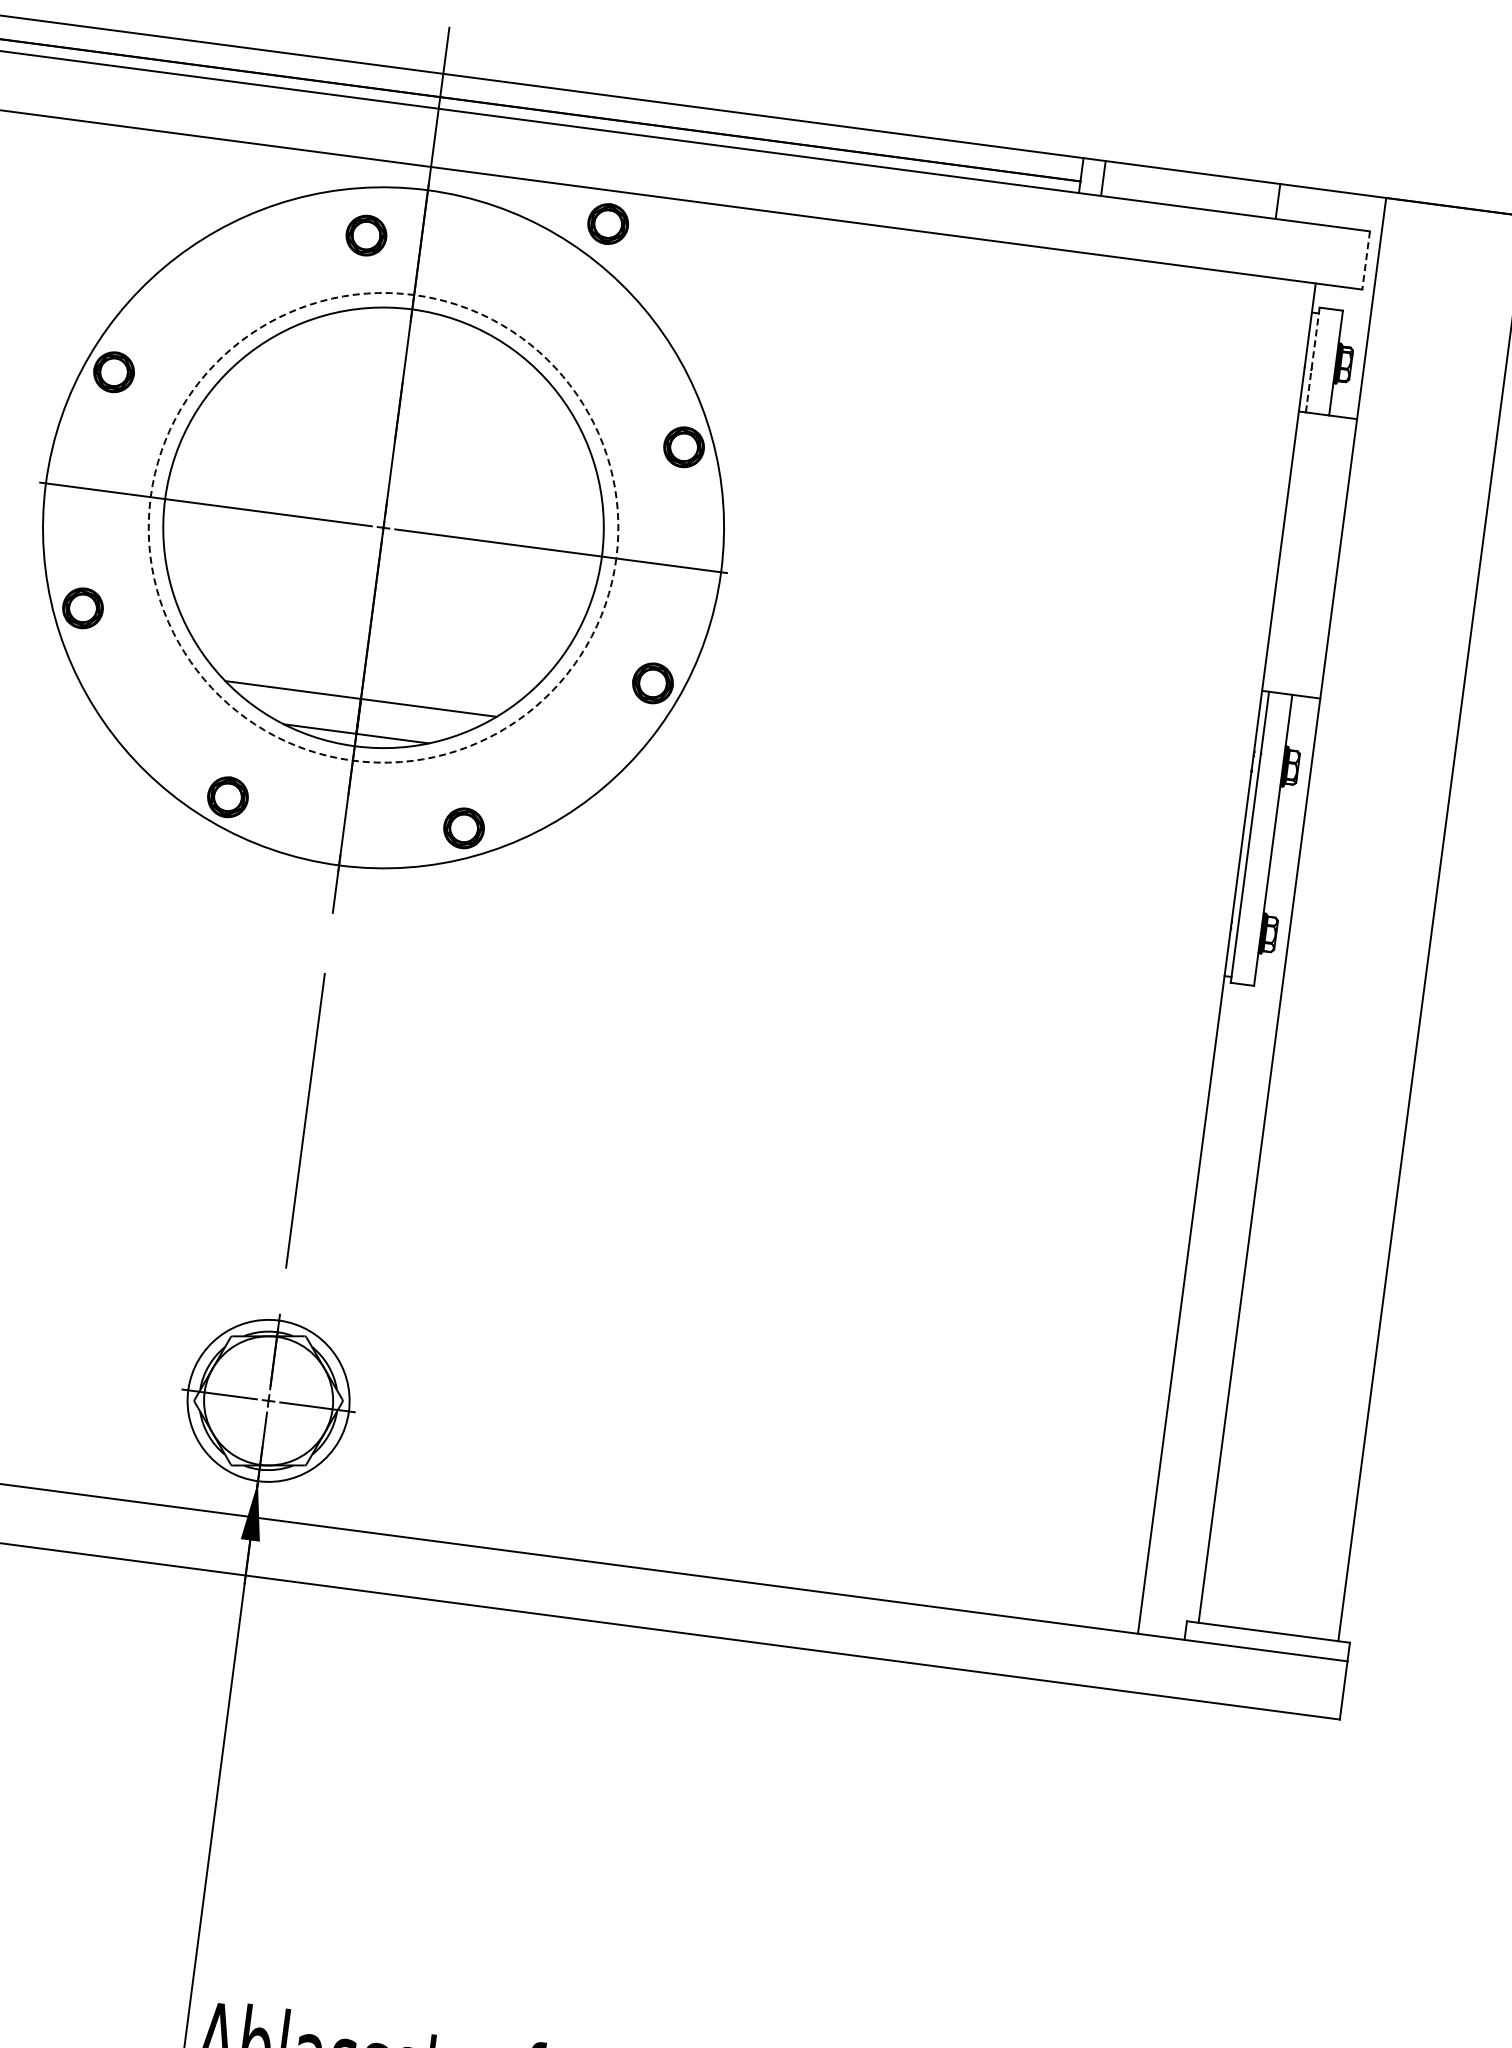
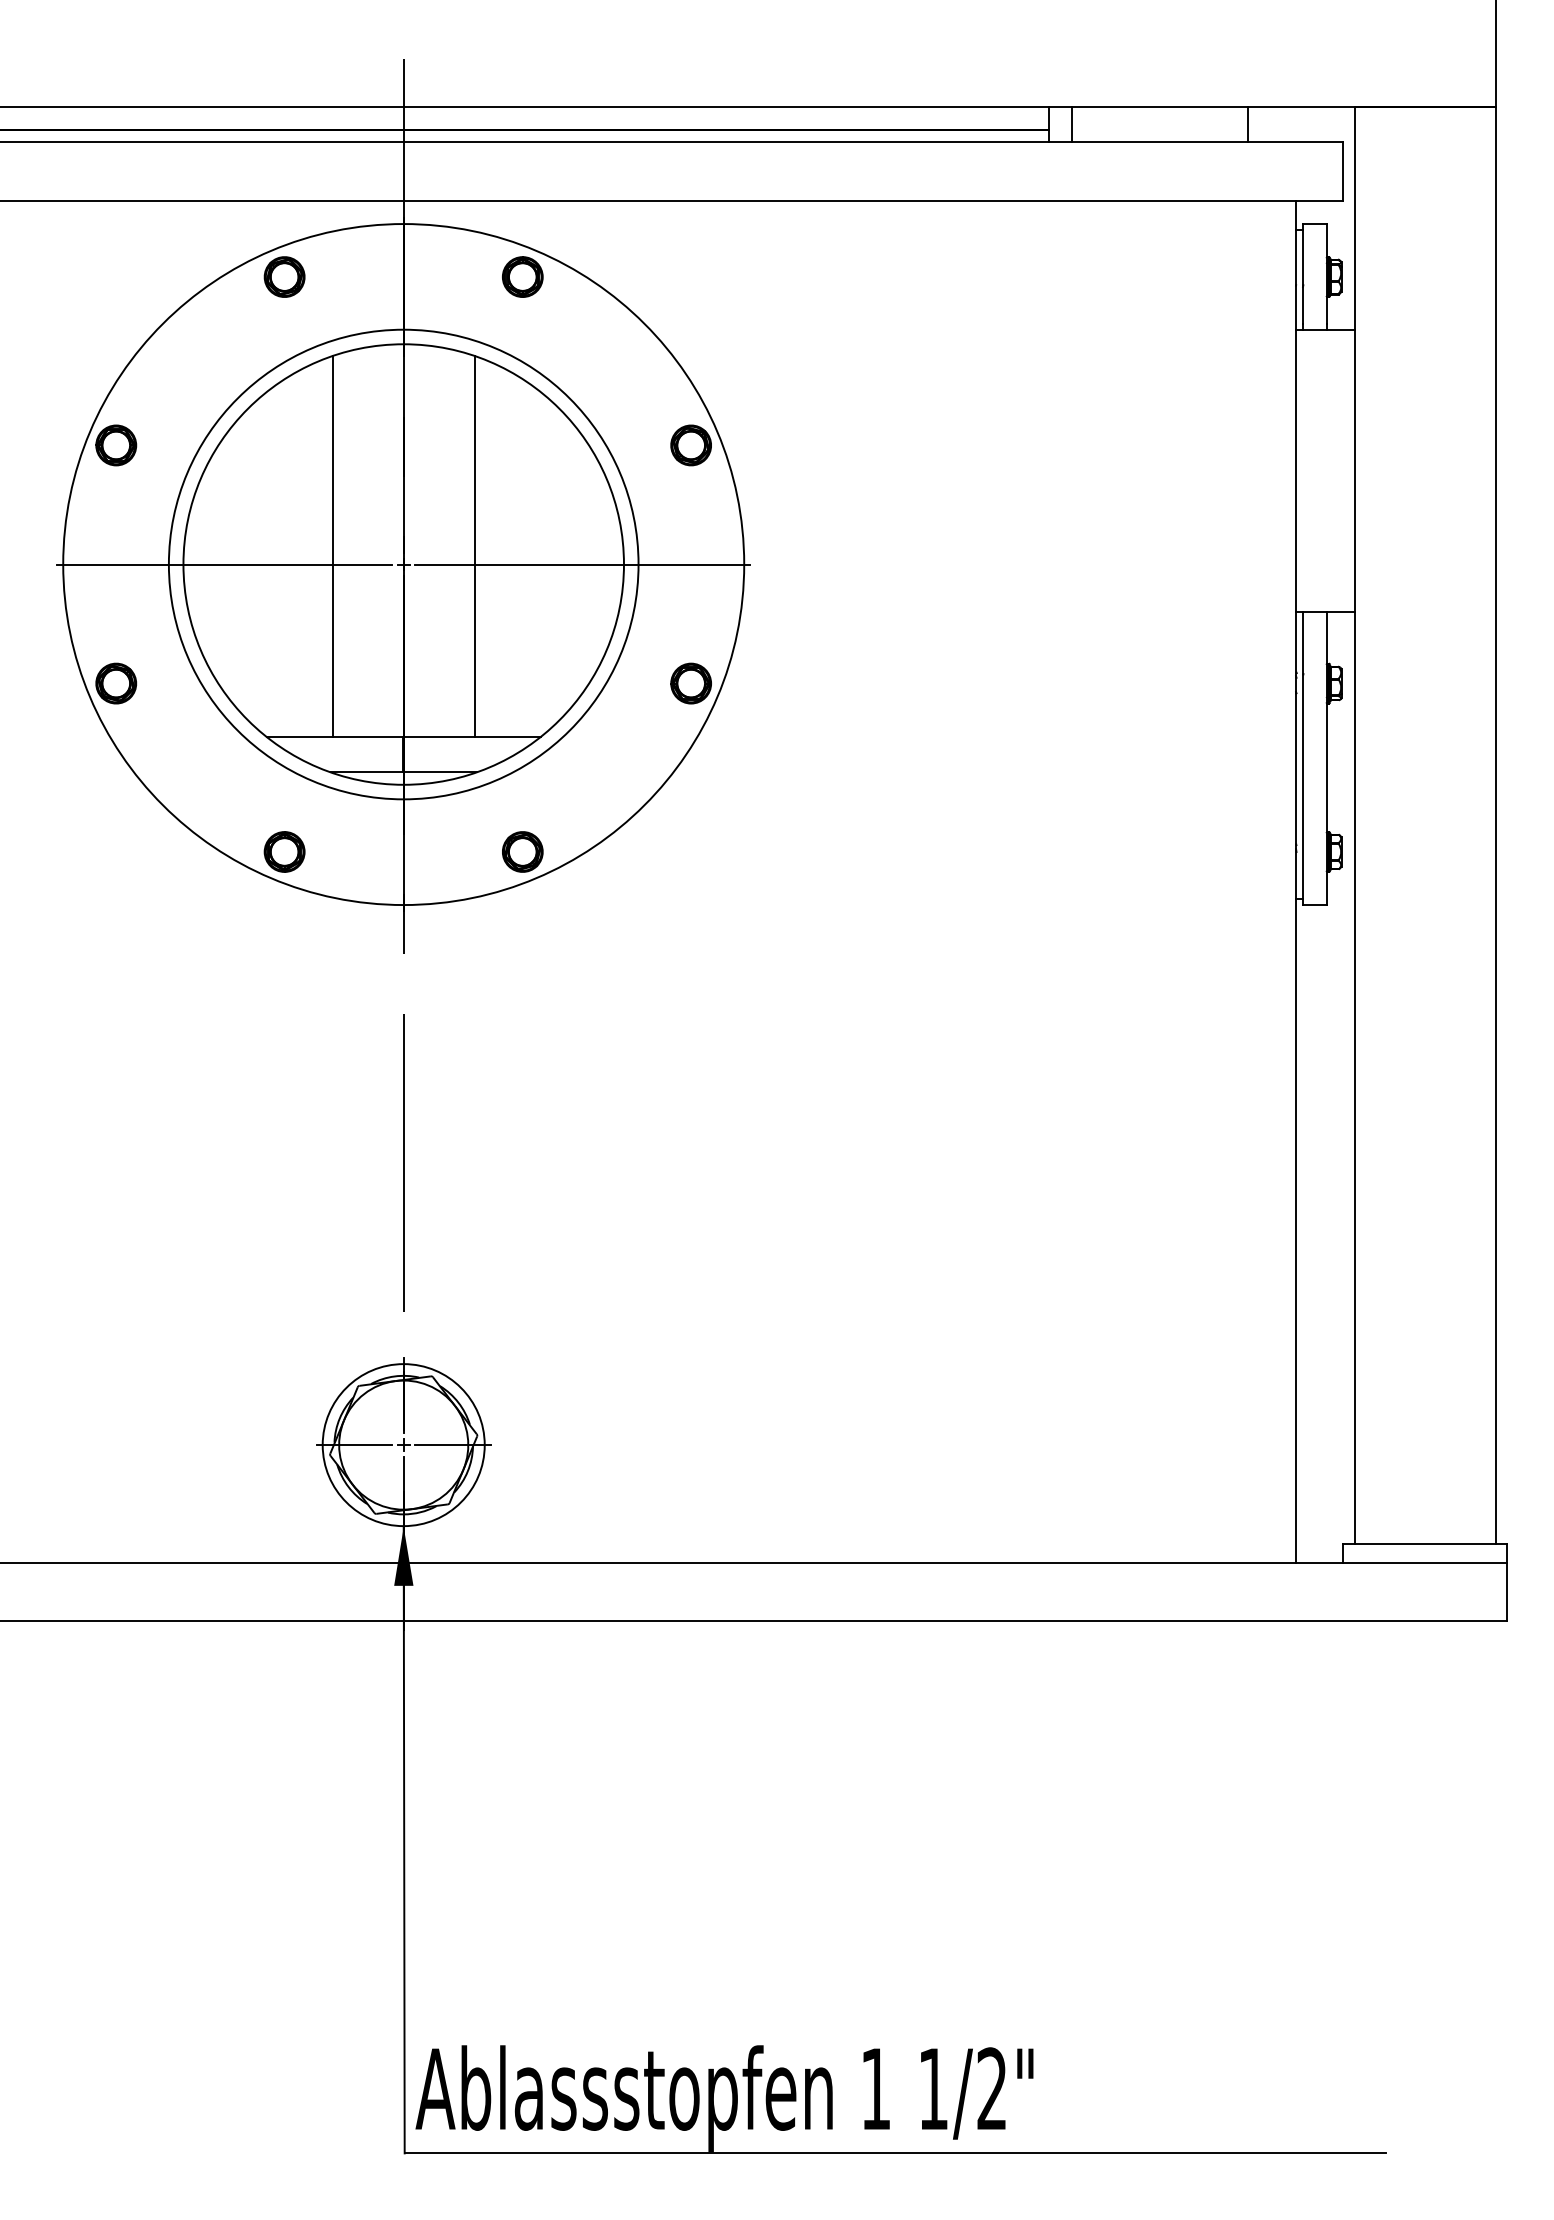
part: (607, 223) -> (522, 276), moved
part: (366, 235) -> (284, 276), moved
line: (1366, 260) -> (1343, 171), dashed -> solid
line: (1313, 356) -> (1303, 273), dashed -> solid
line: (315, 500) -> (332, 546), added
line: (456, 519) -> (474, 546), added
circle: (383, 527) -> (403, 564), dashed -> solid

